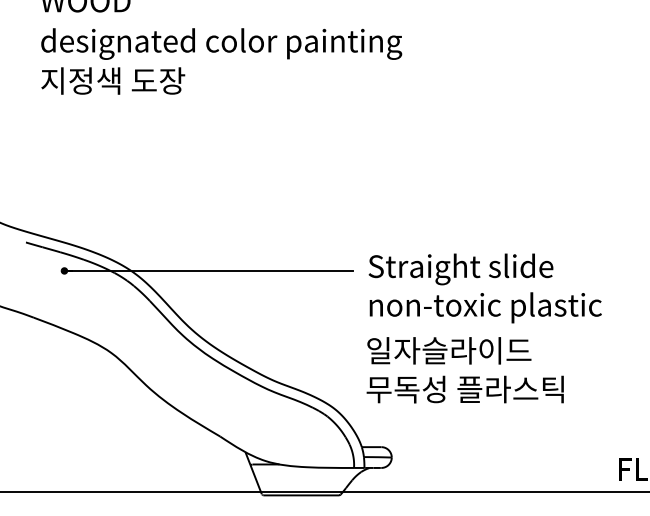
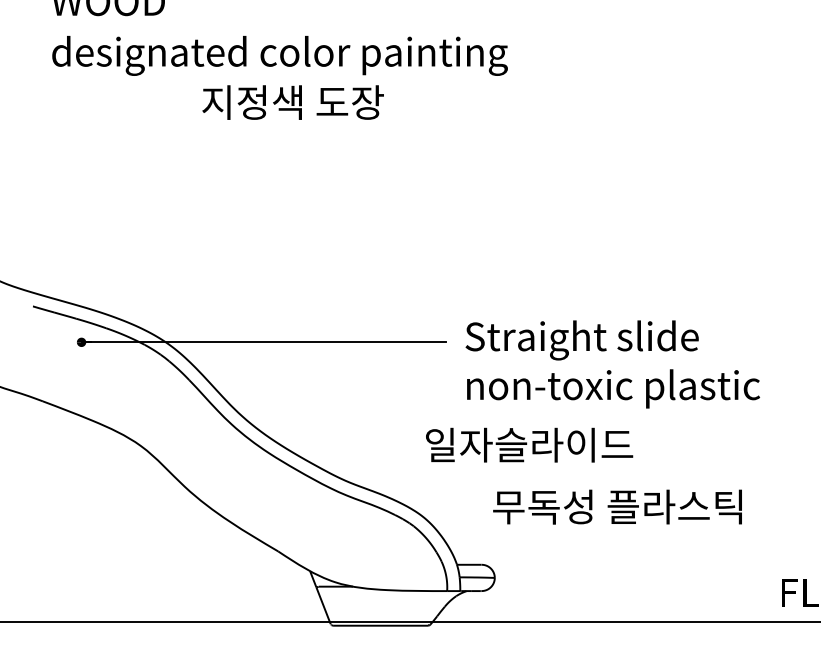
text: (112, 80) -> (292, 102), moved
text: (449, 350) -> (529, 444), moved
text: (465, 389) -> (617, 506), moved

